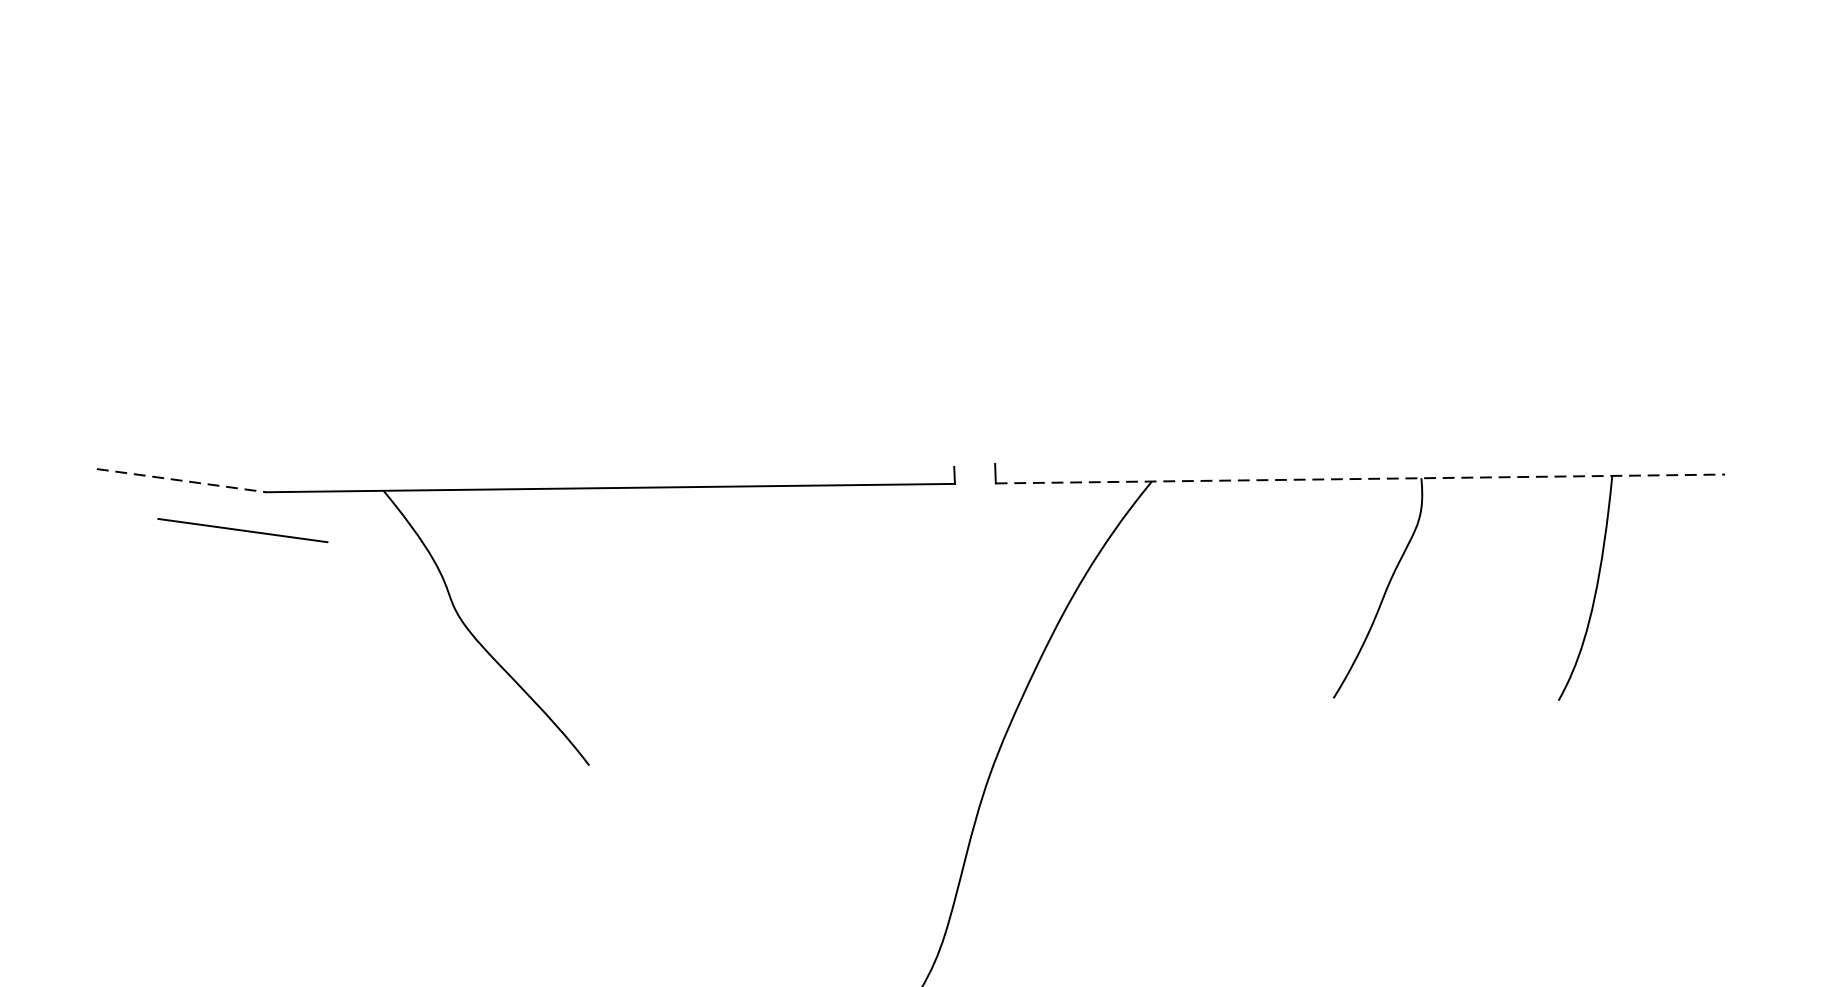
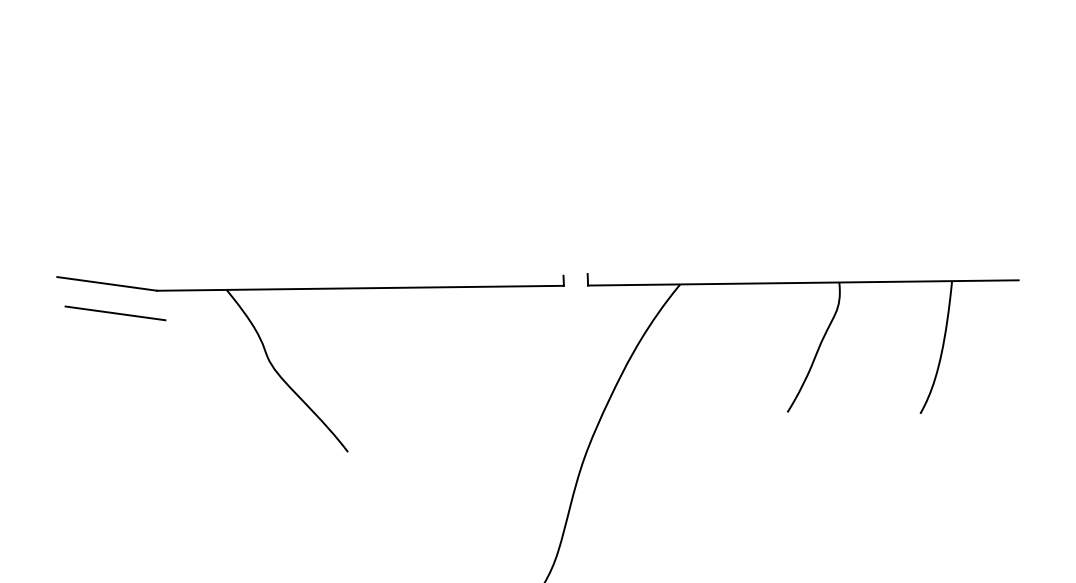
line: (1360, 478) -> (803, 282), dashed -> solid
line: (181, 479) -> (107, 283), dashed -> solid
line: (242, 530) -> (115, 313), moved

